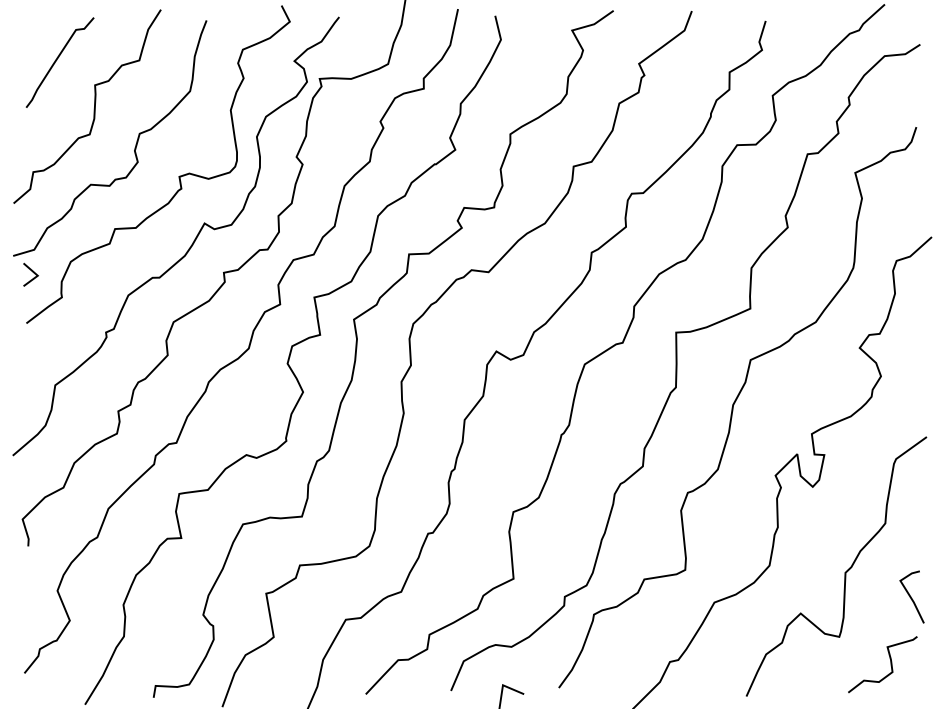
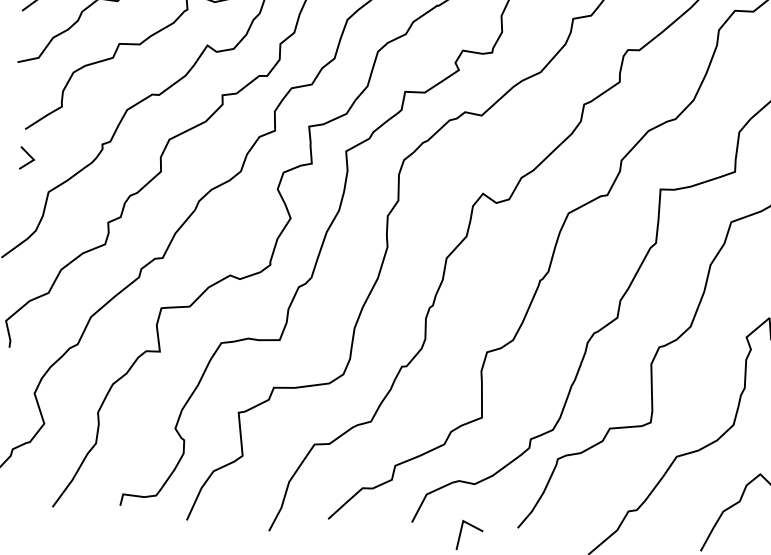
line: (32, 272) -> (29, 156), moved

